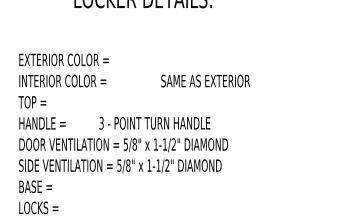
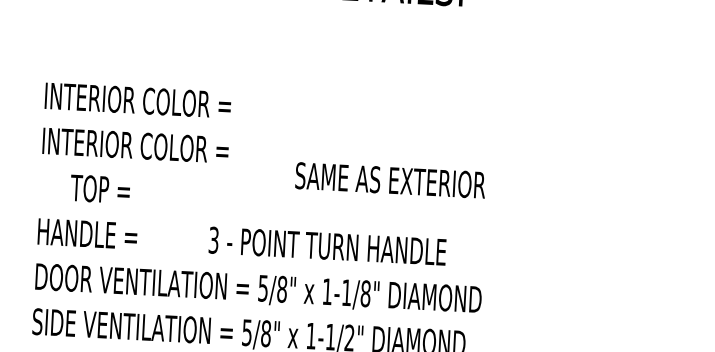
text: (64, 59) -> (141, 99), EXTERIOR COLOR = -> INTERIOR COLOR =
text: (205, 80) -> (390, 179), moved
text: (32, 102) -> (100, 189), moved
text: (173, 144) -> (365, 293), 1-1/2" -> 1-1/8"

